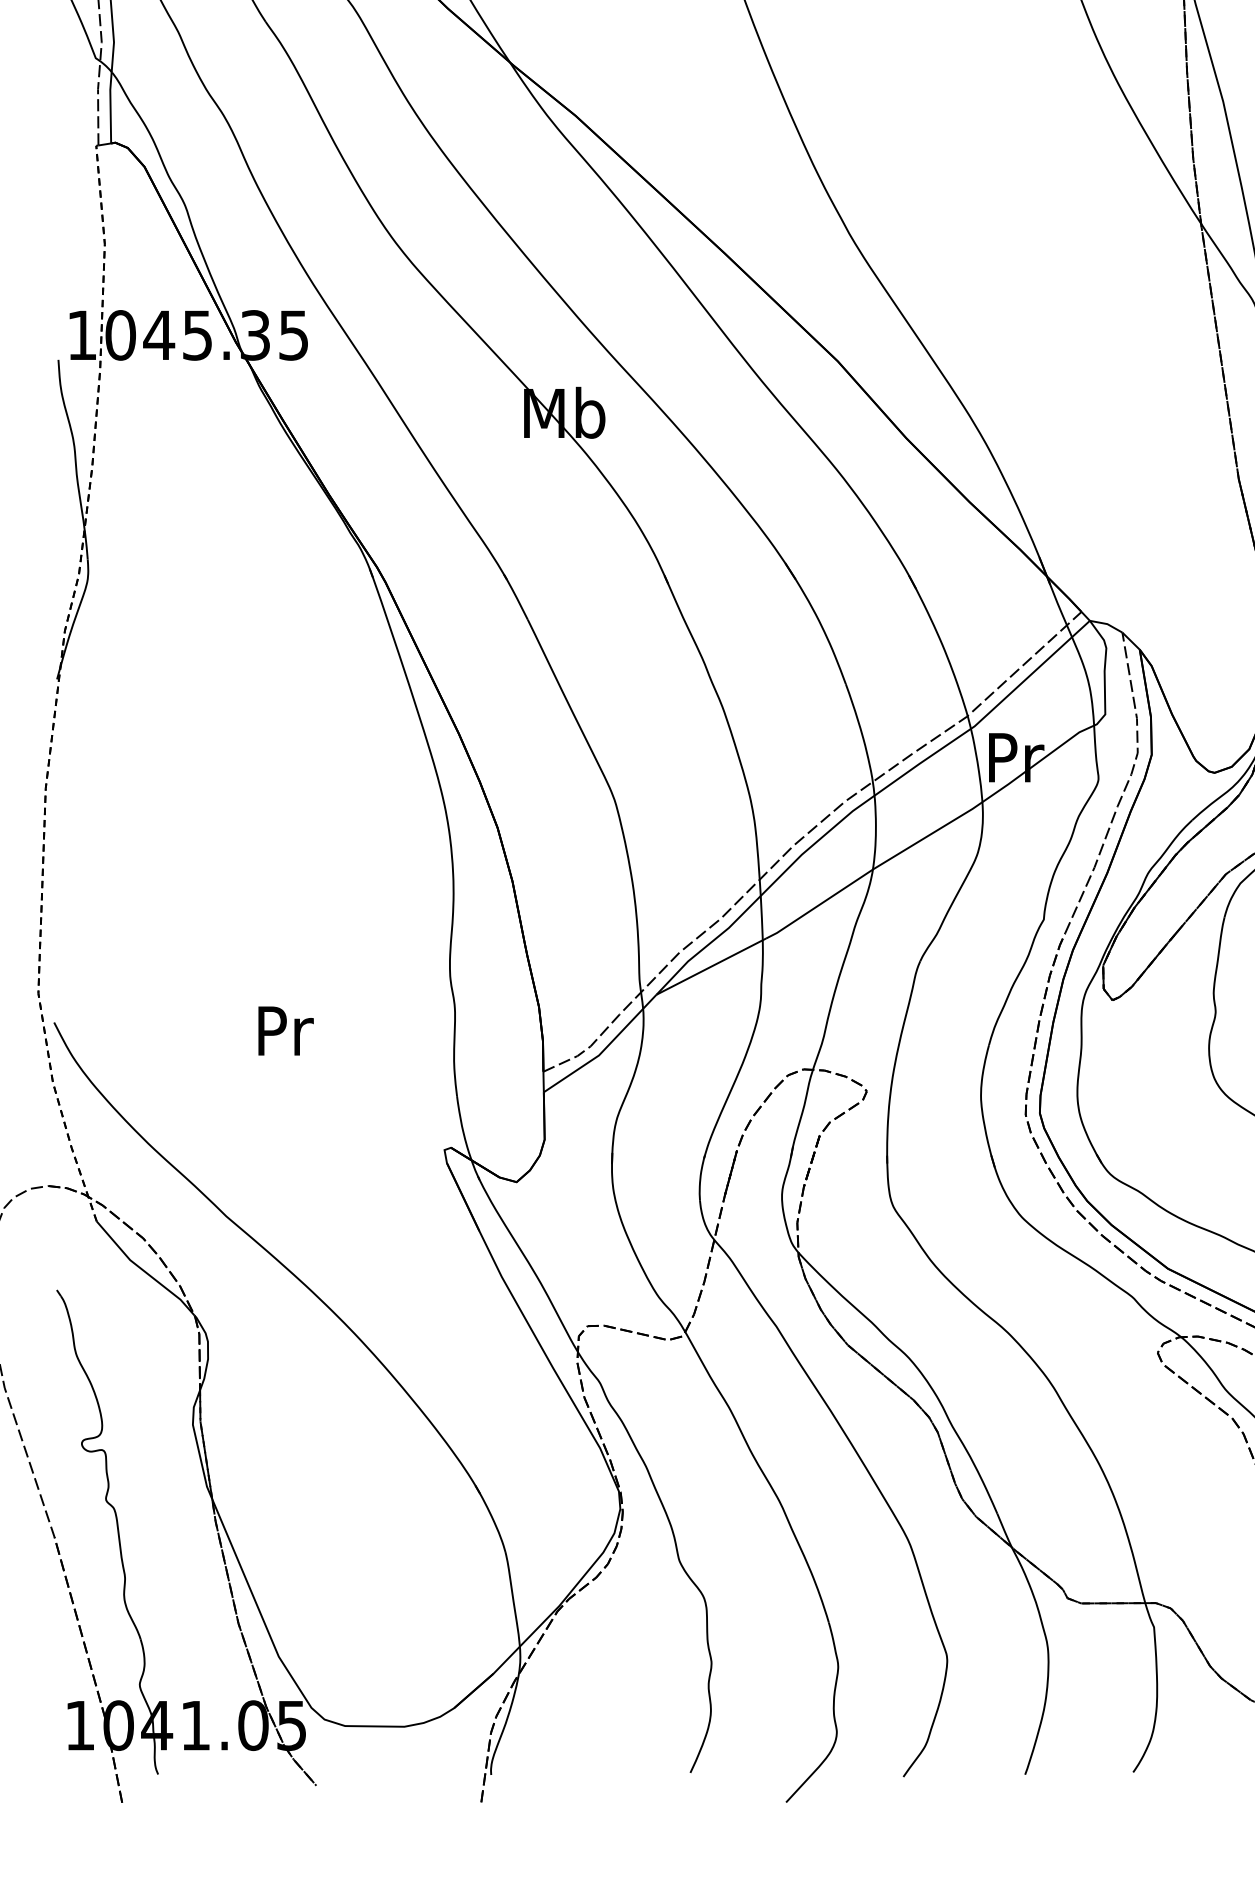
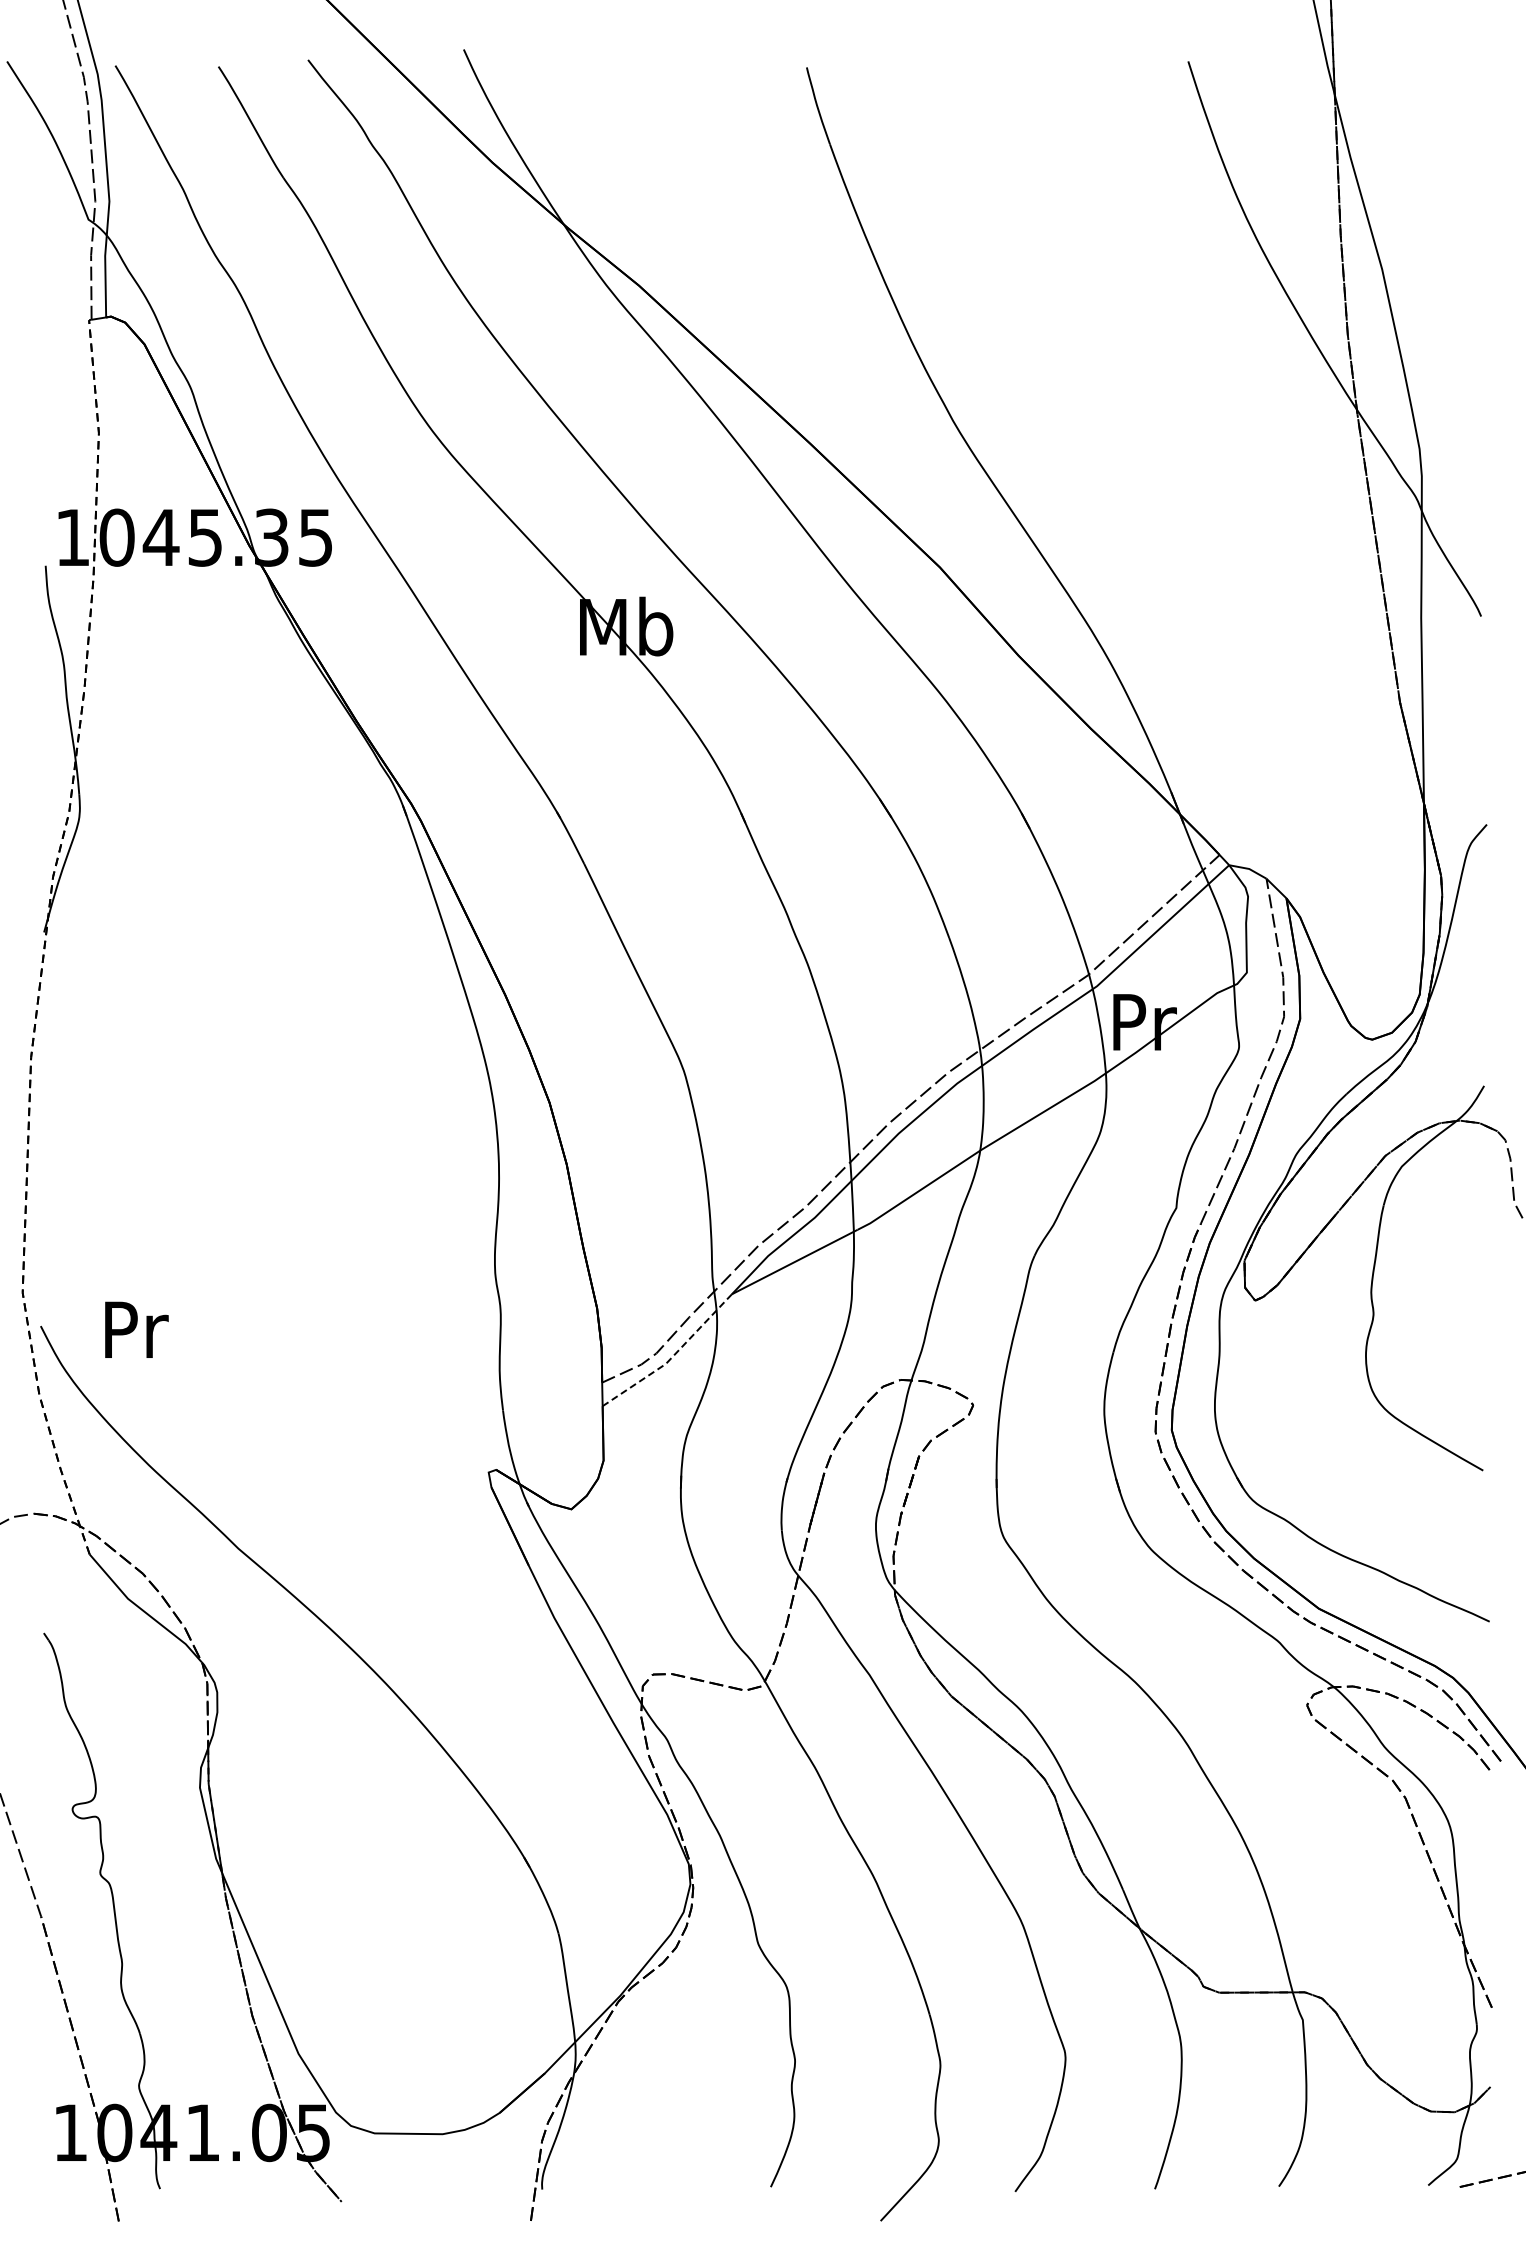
text: (285, 1030) -> (136, 1329), moved
line: (604, 1049) -> (672, 1357), solid -> dashed

